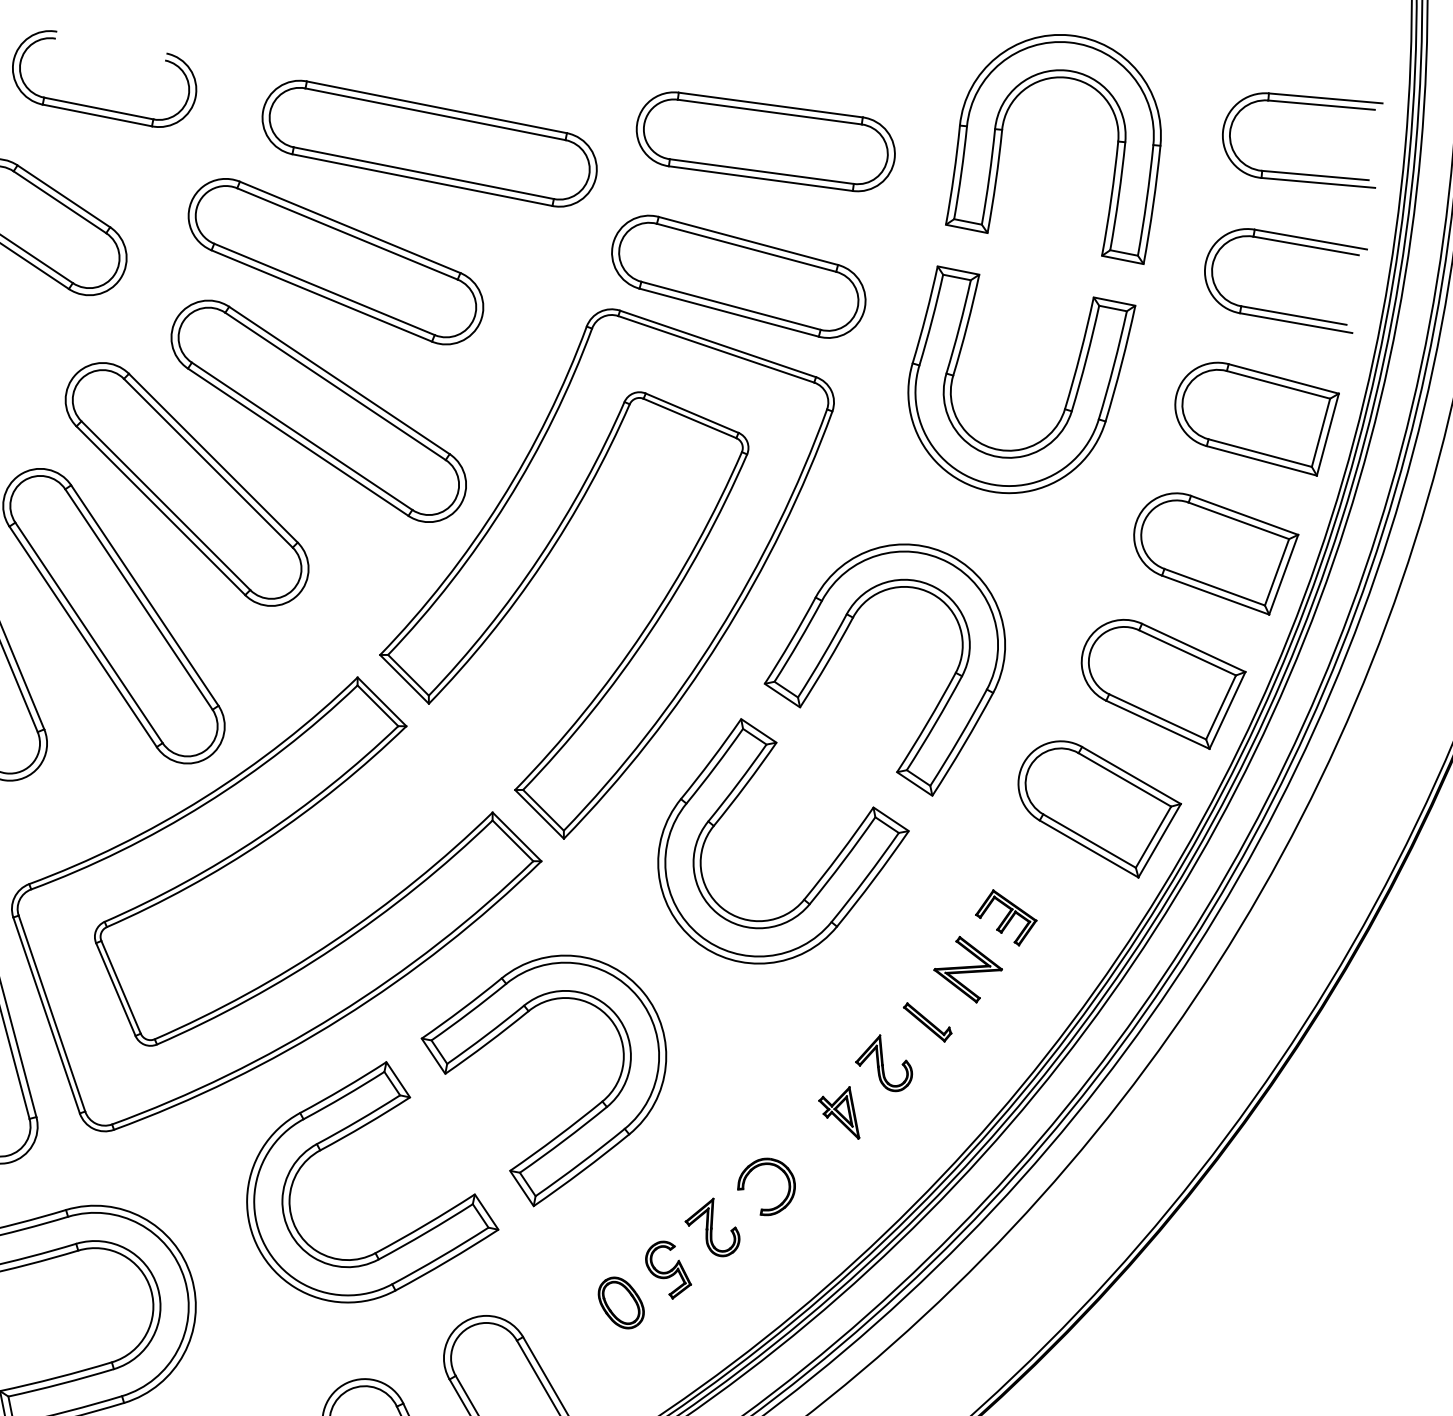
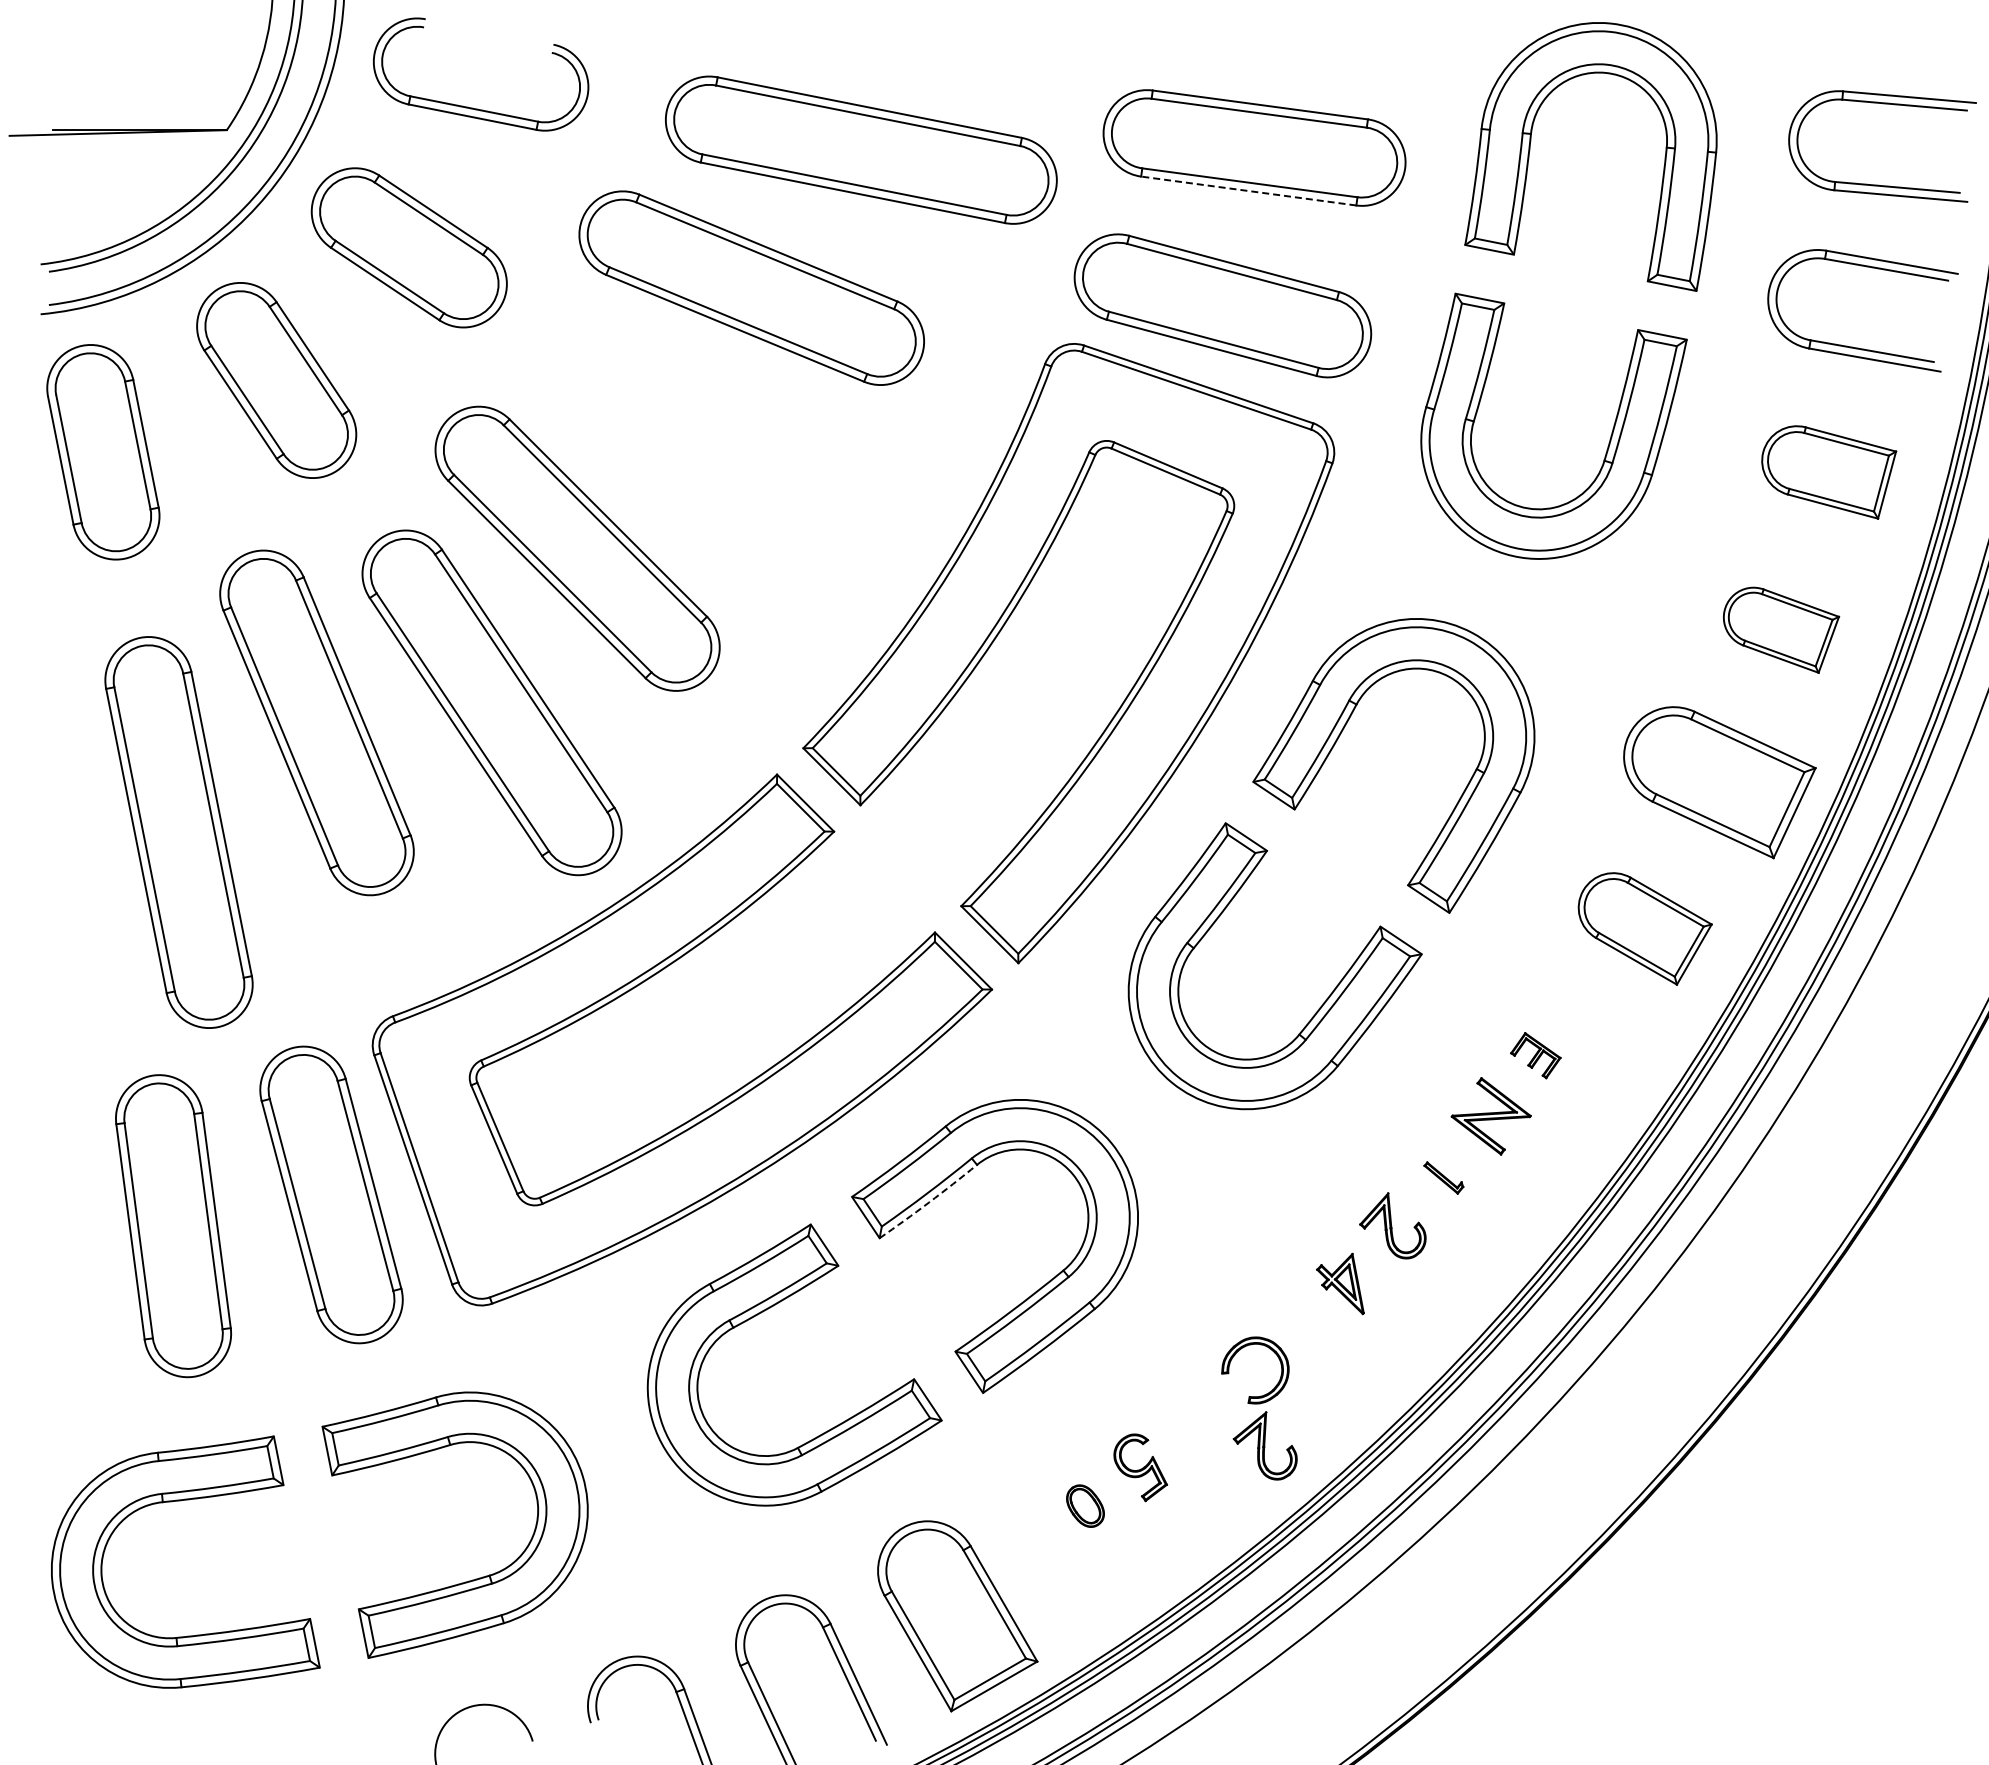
line: (760, 179) -> (1248, 191), solid -> dashed
part: (318, 410) -> (731, 462), removed
part: (1256, 419) -> (1828, 472), size x0.7
part: (1216, 554) -> (1781, 630), size x0.6
part: (1100, 809) -> (1645, 928), size x0.7
part: (1006, 917) -> (1535, 1055), size x0.7
part: (927, 1021) -> (1443, 1177), size x0.7
arc: (487, 1043) -> (929, 1202), solid -> dashed
part: (711, 1227) -> (1264, 1445), moved
part: (621, 1302) -> (1085, 1505), size x0.7

